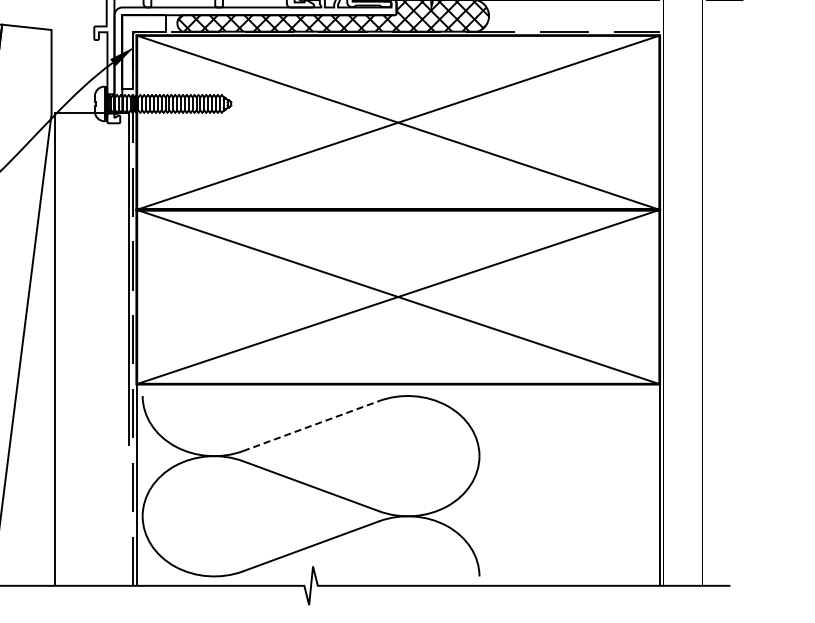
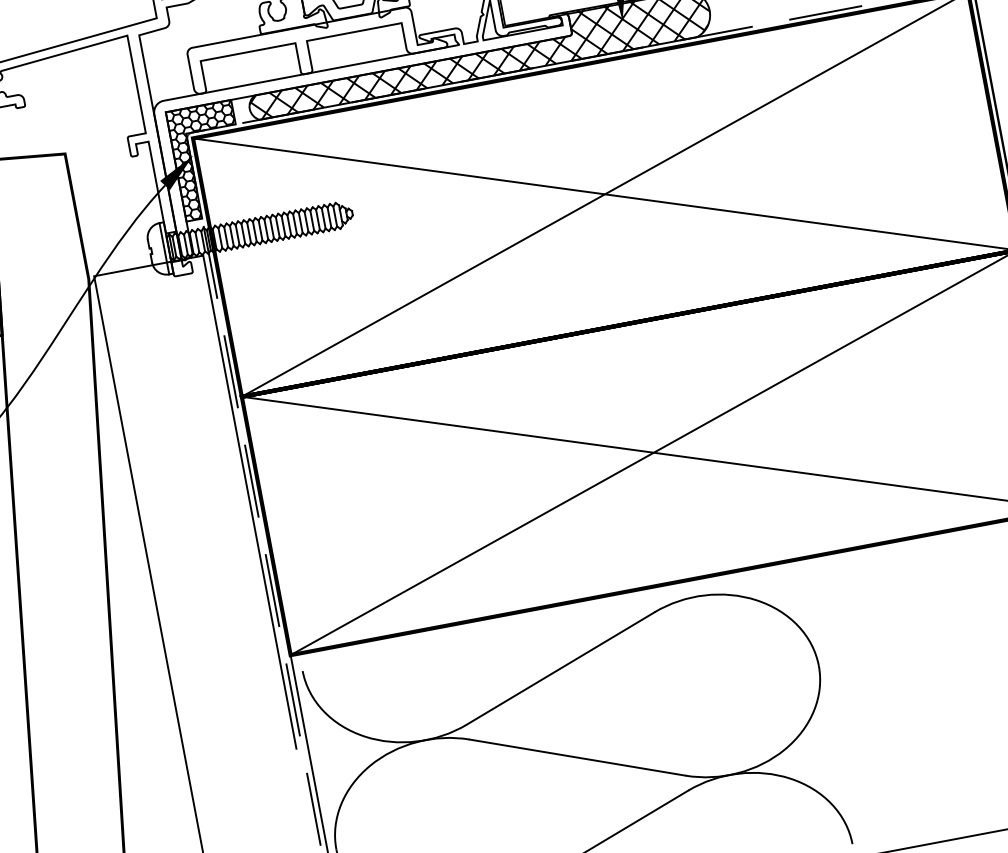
hatch: (144, 51) -> (208, 159), added
line: (311, 425) -> (561, 667), dashed -> solid

